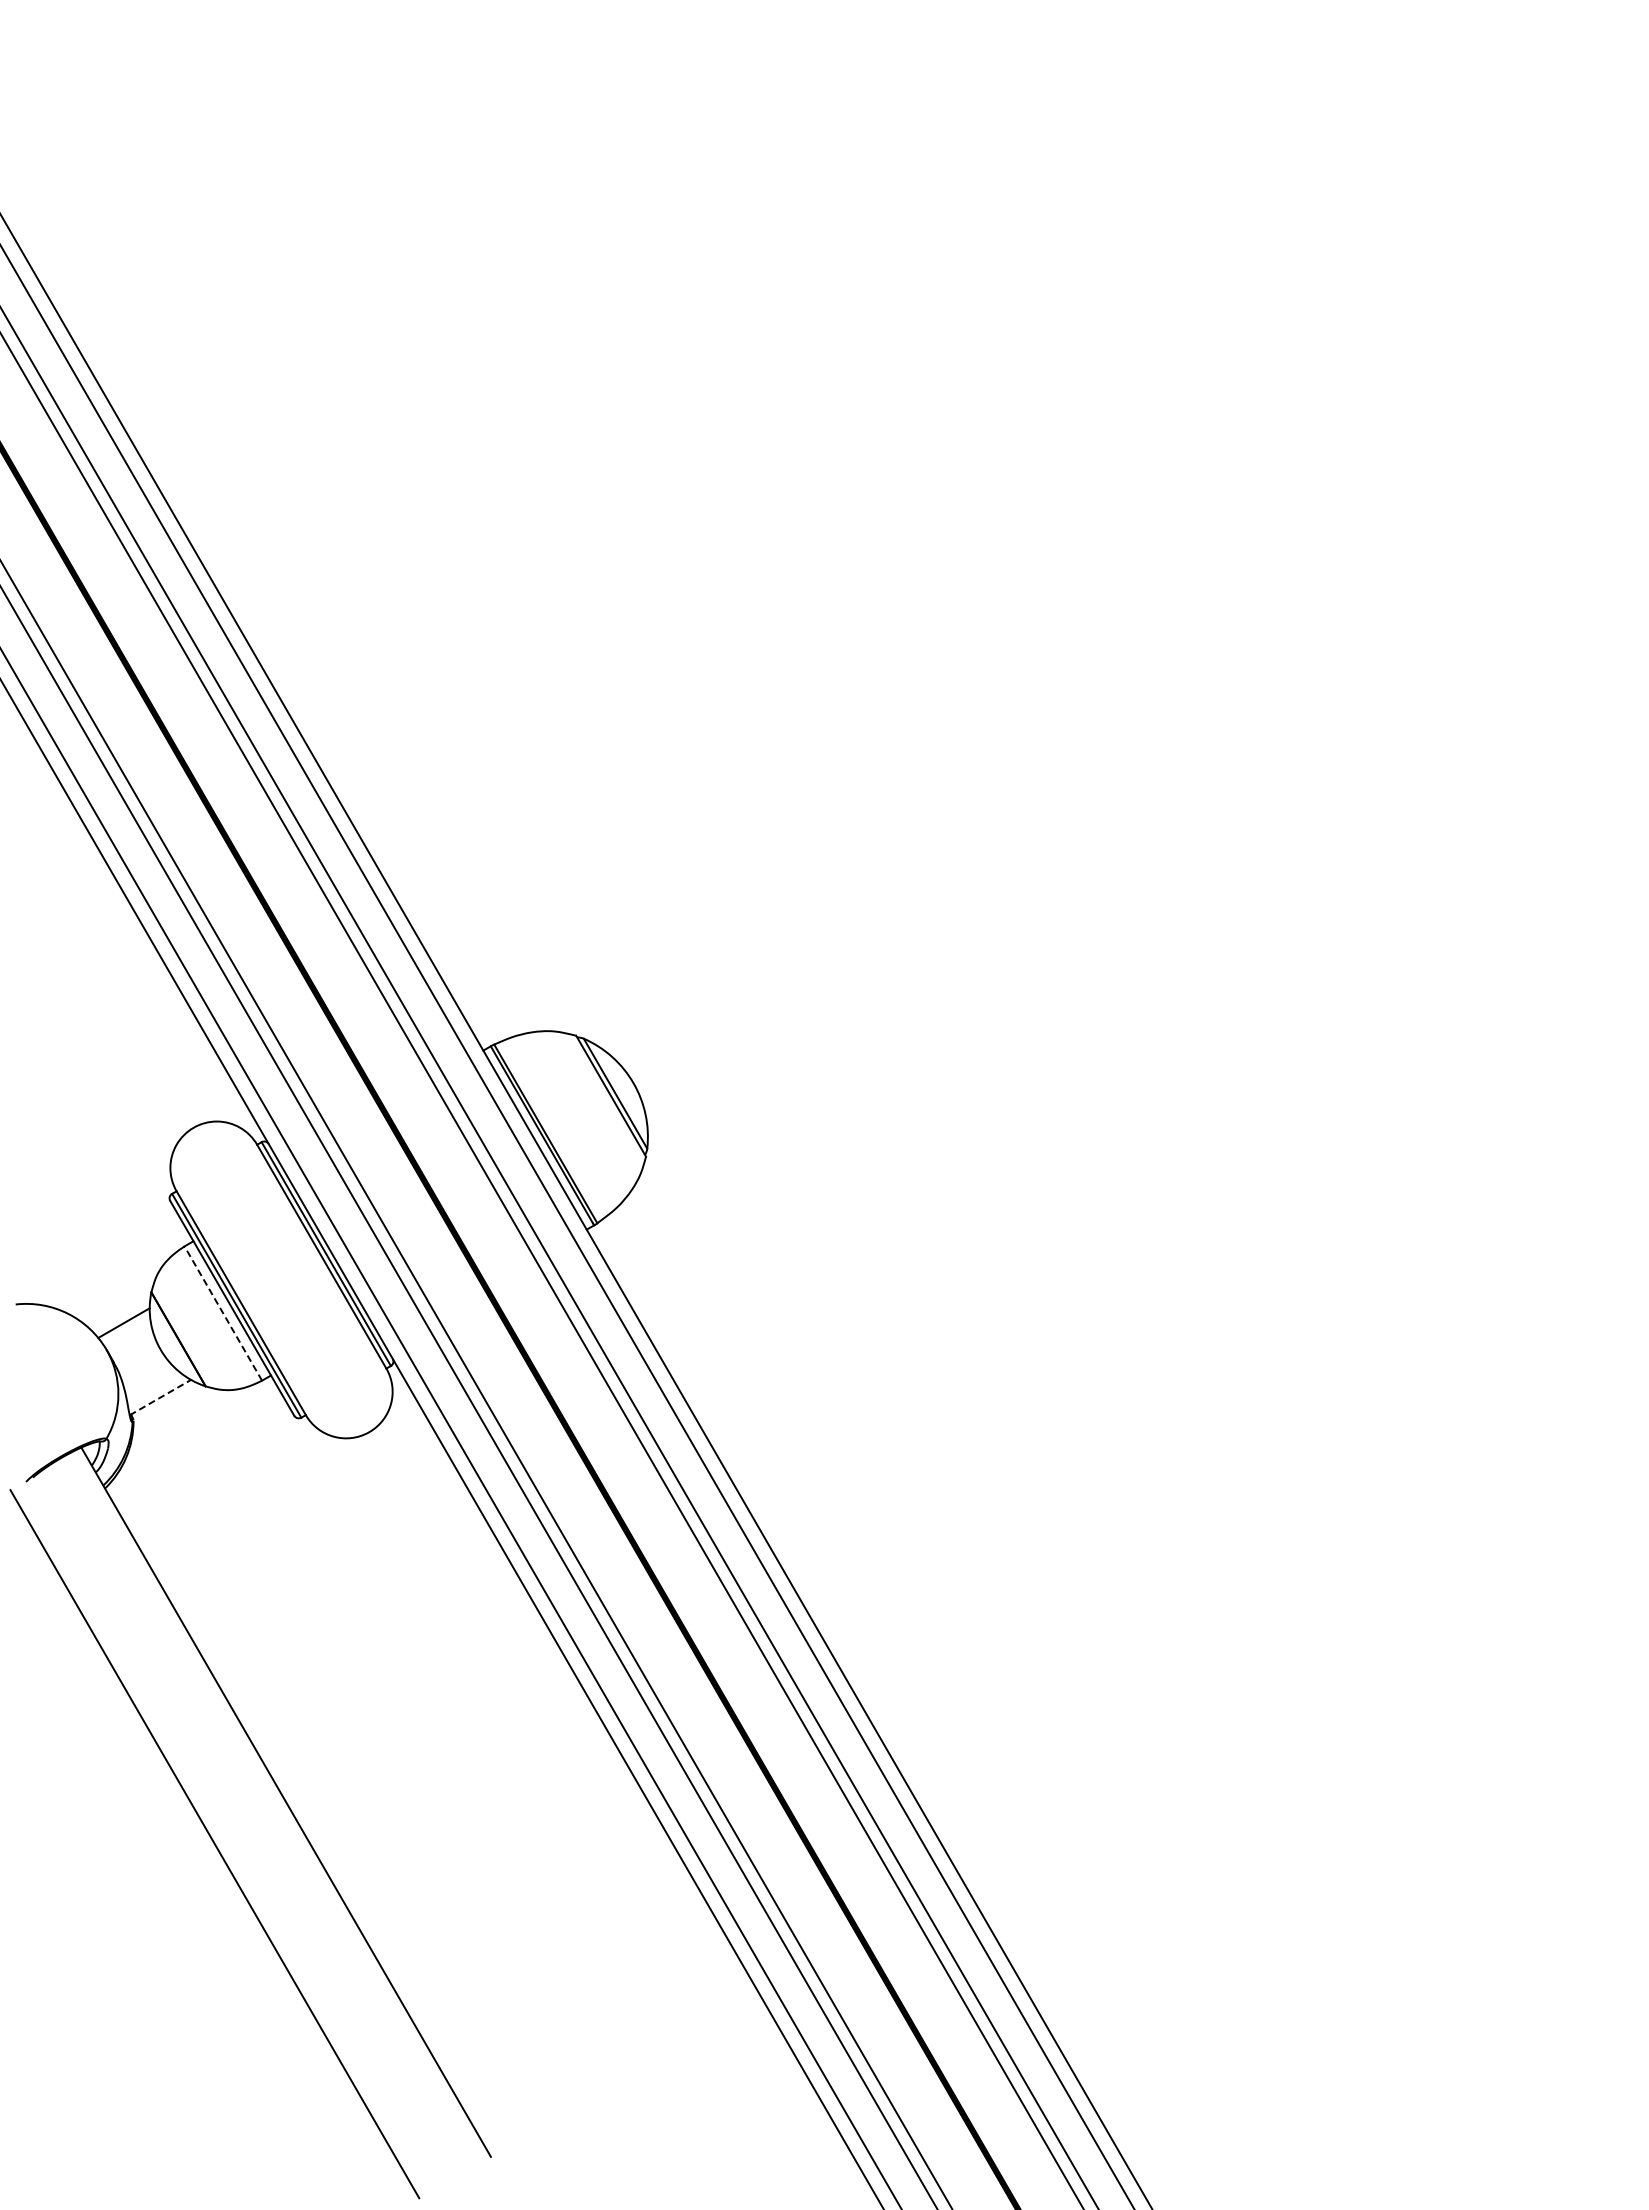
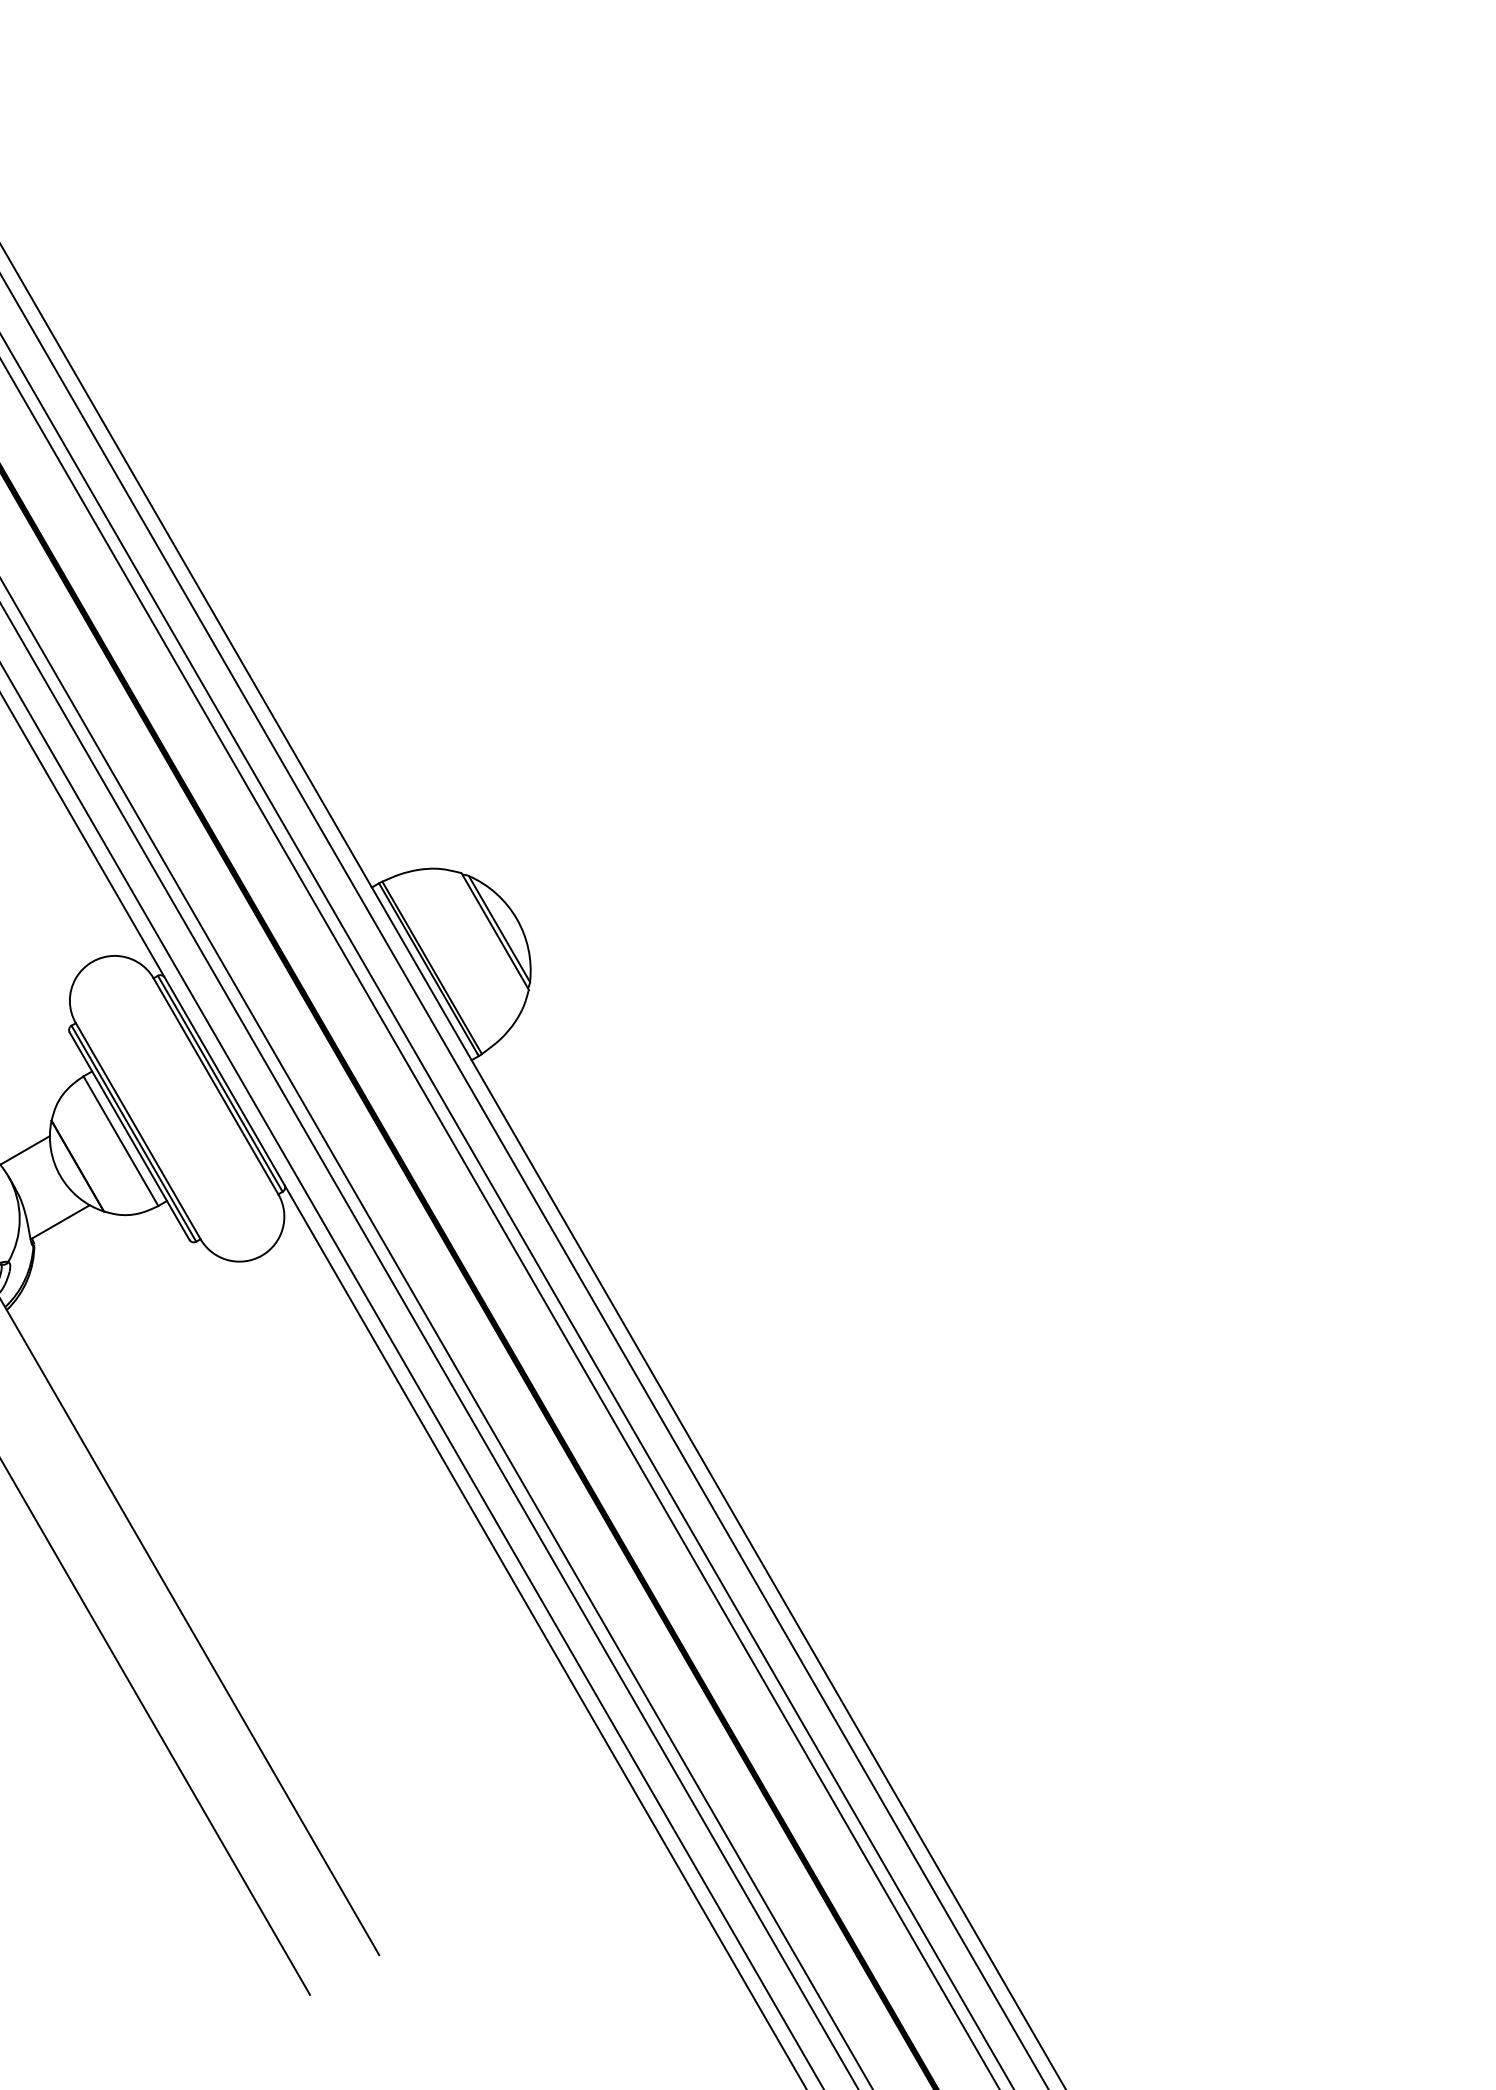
line: (223, 1313) -> (121, 1141), dashed -> solid
line: (160, 1397) -> (60, 1222), dashed -> solid

